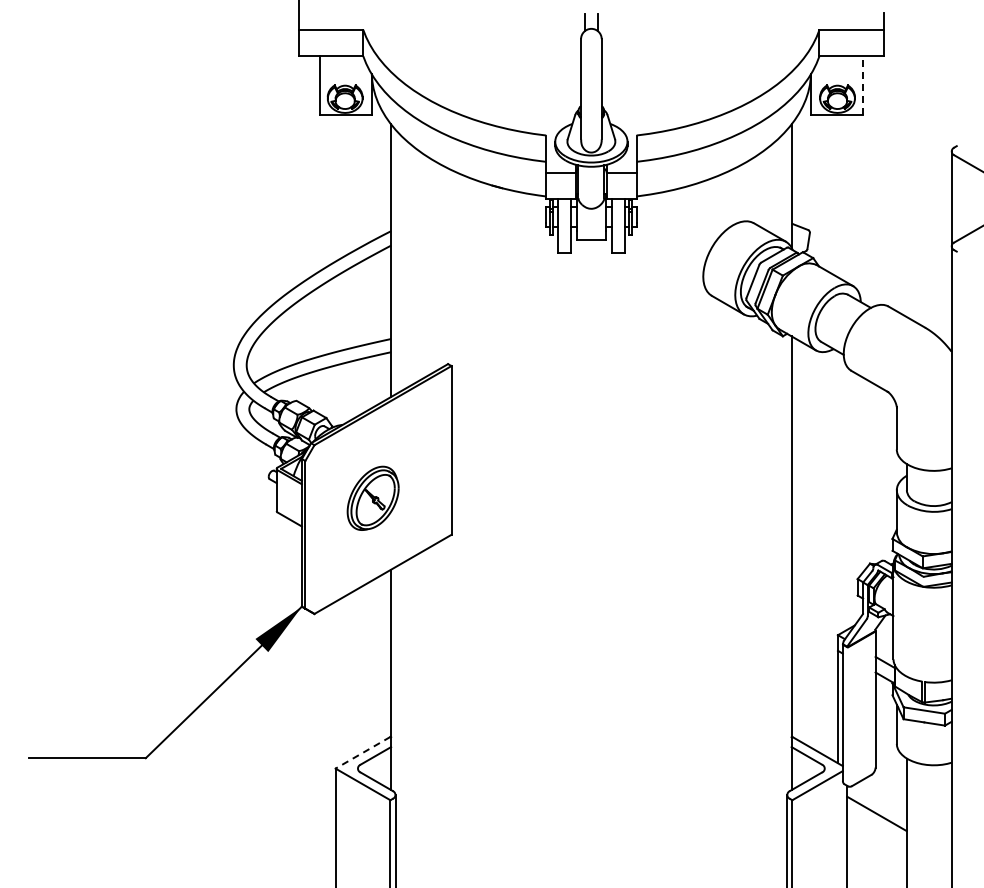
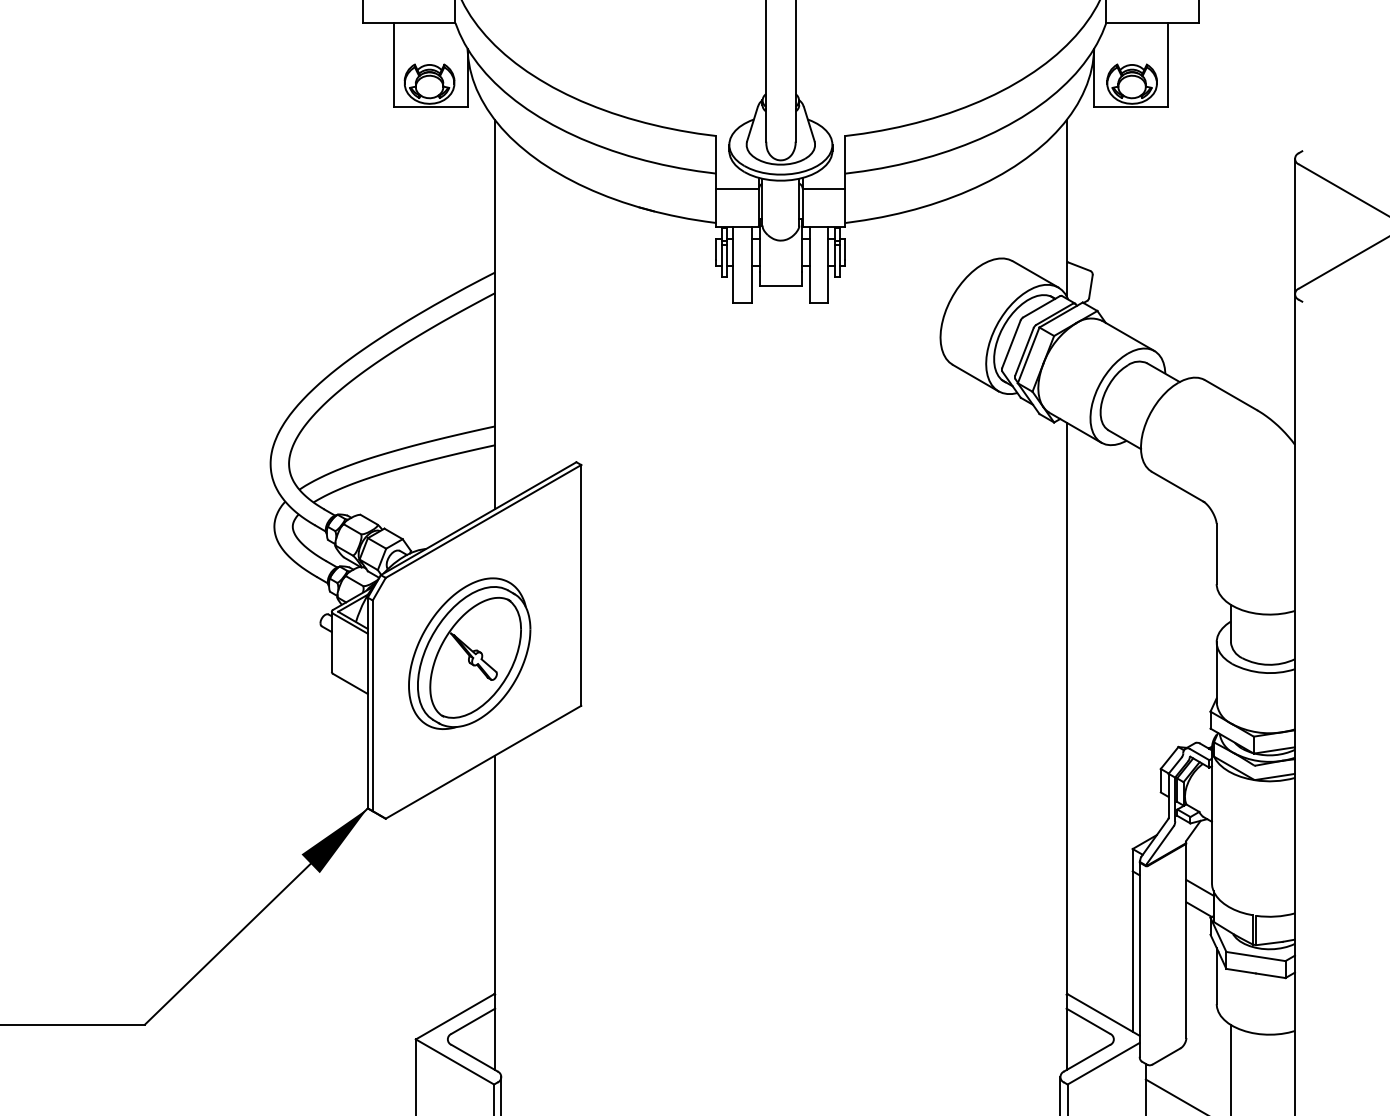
line: (862, 85) -> (1167, 64), dashed -> solid
part: (372, 498) -> (468, 653), size x1.67
line: (363, 752) -> (455, 1016), dashed -> solid

